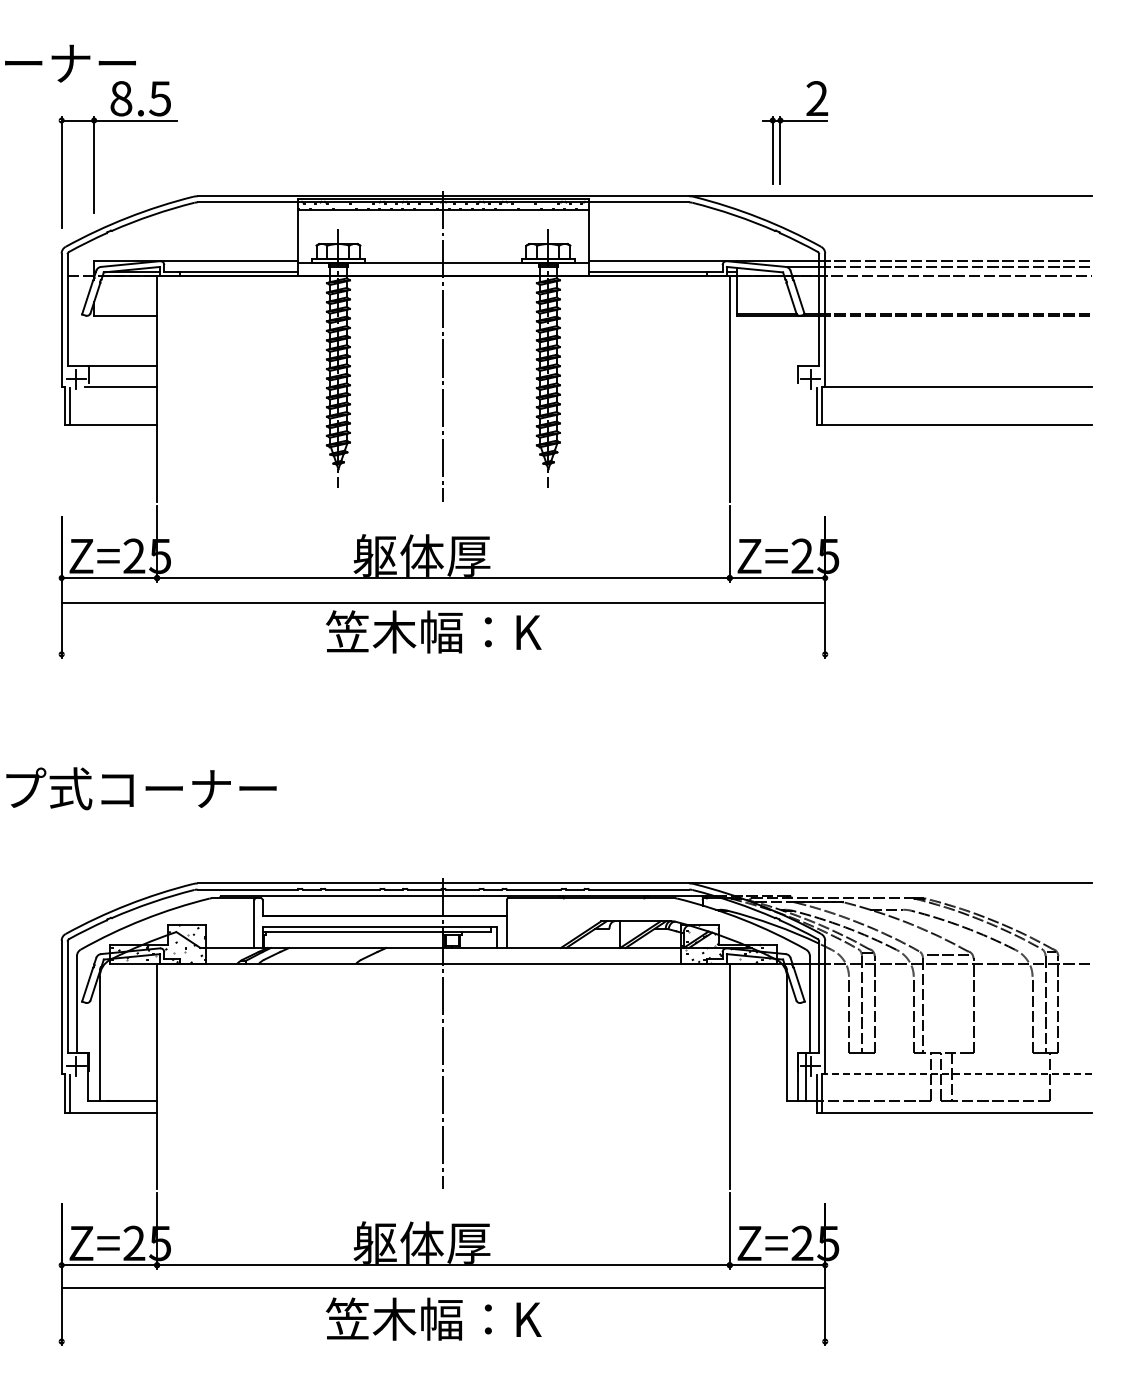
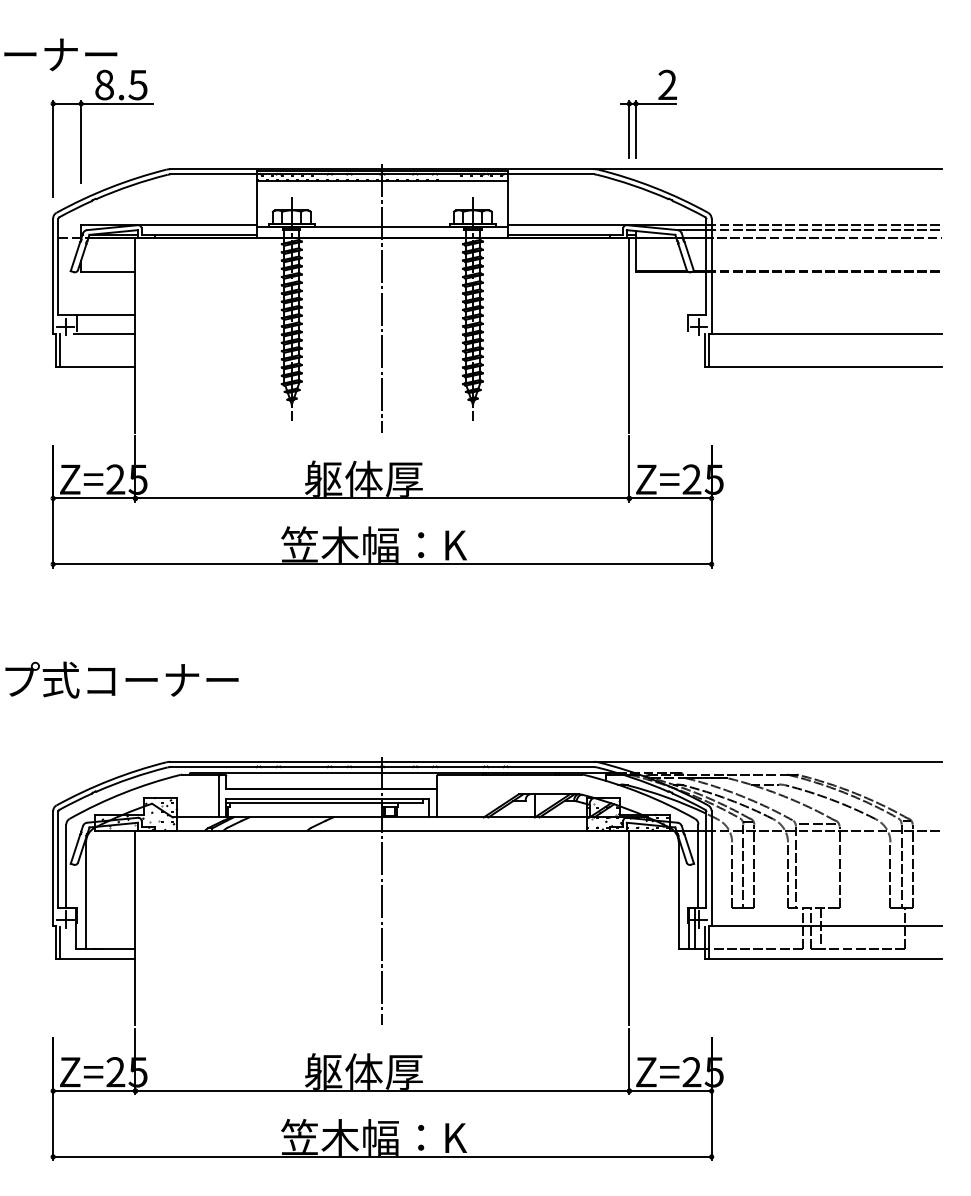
part: (795, 121) -> (648, 104), moved
line: (443, 603) -> (382, 564), moved
line: (957, 1074) -> (825, 926), dashed -> solid
line: (443, 1287) -> (382, 1156), moved

